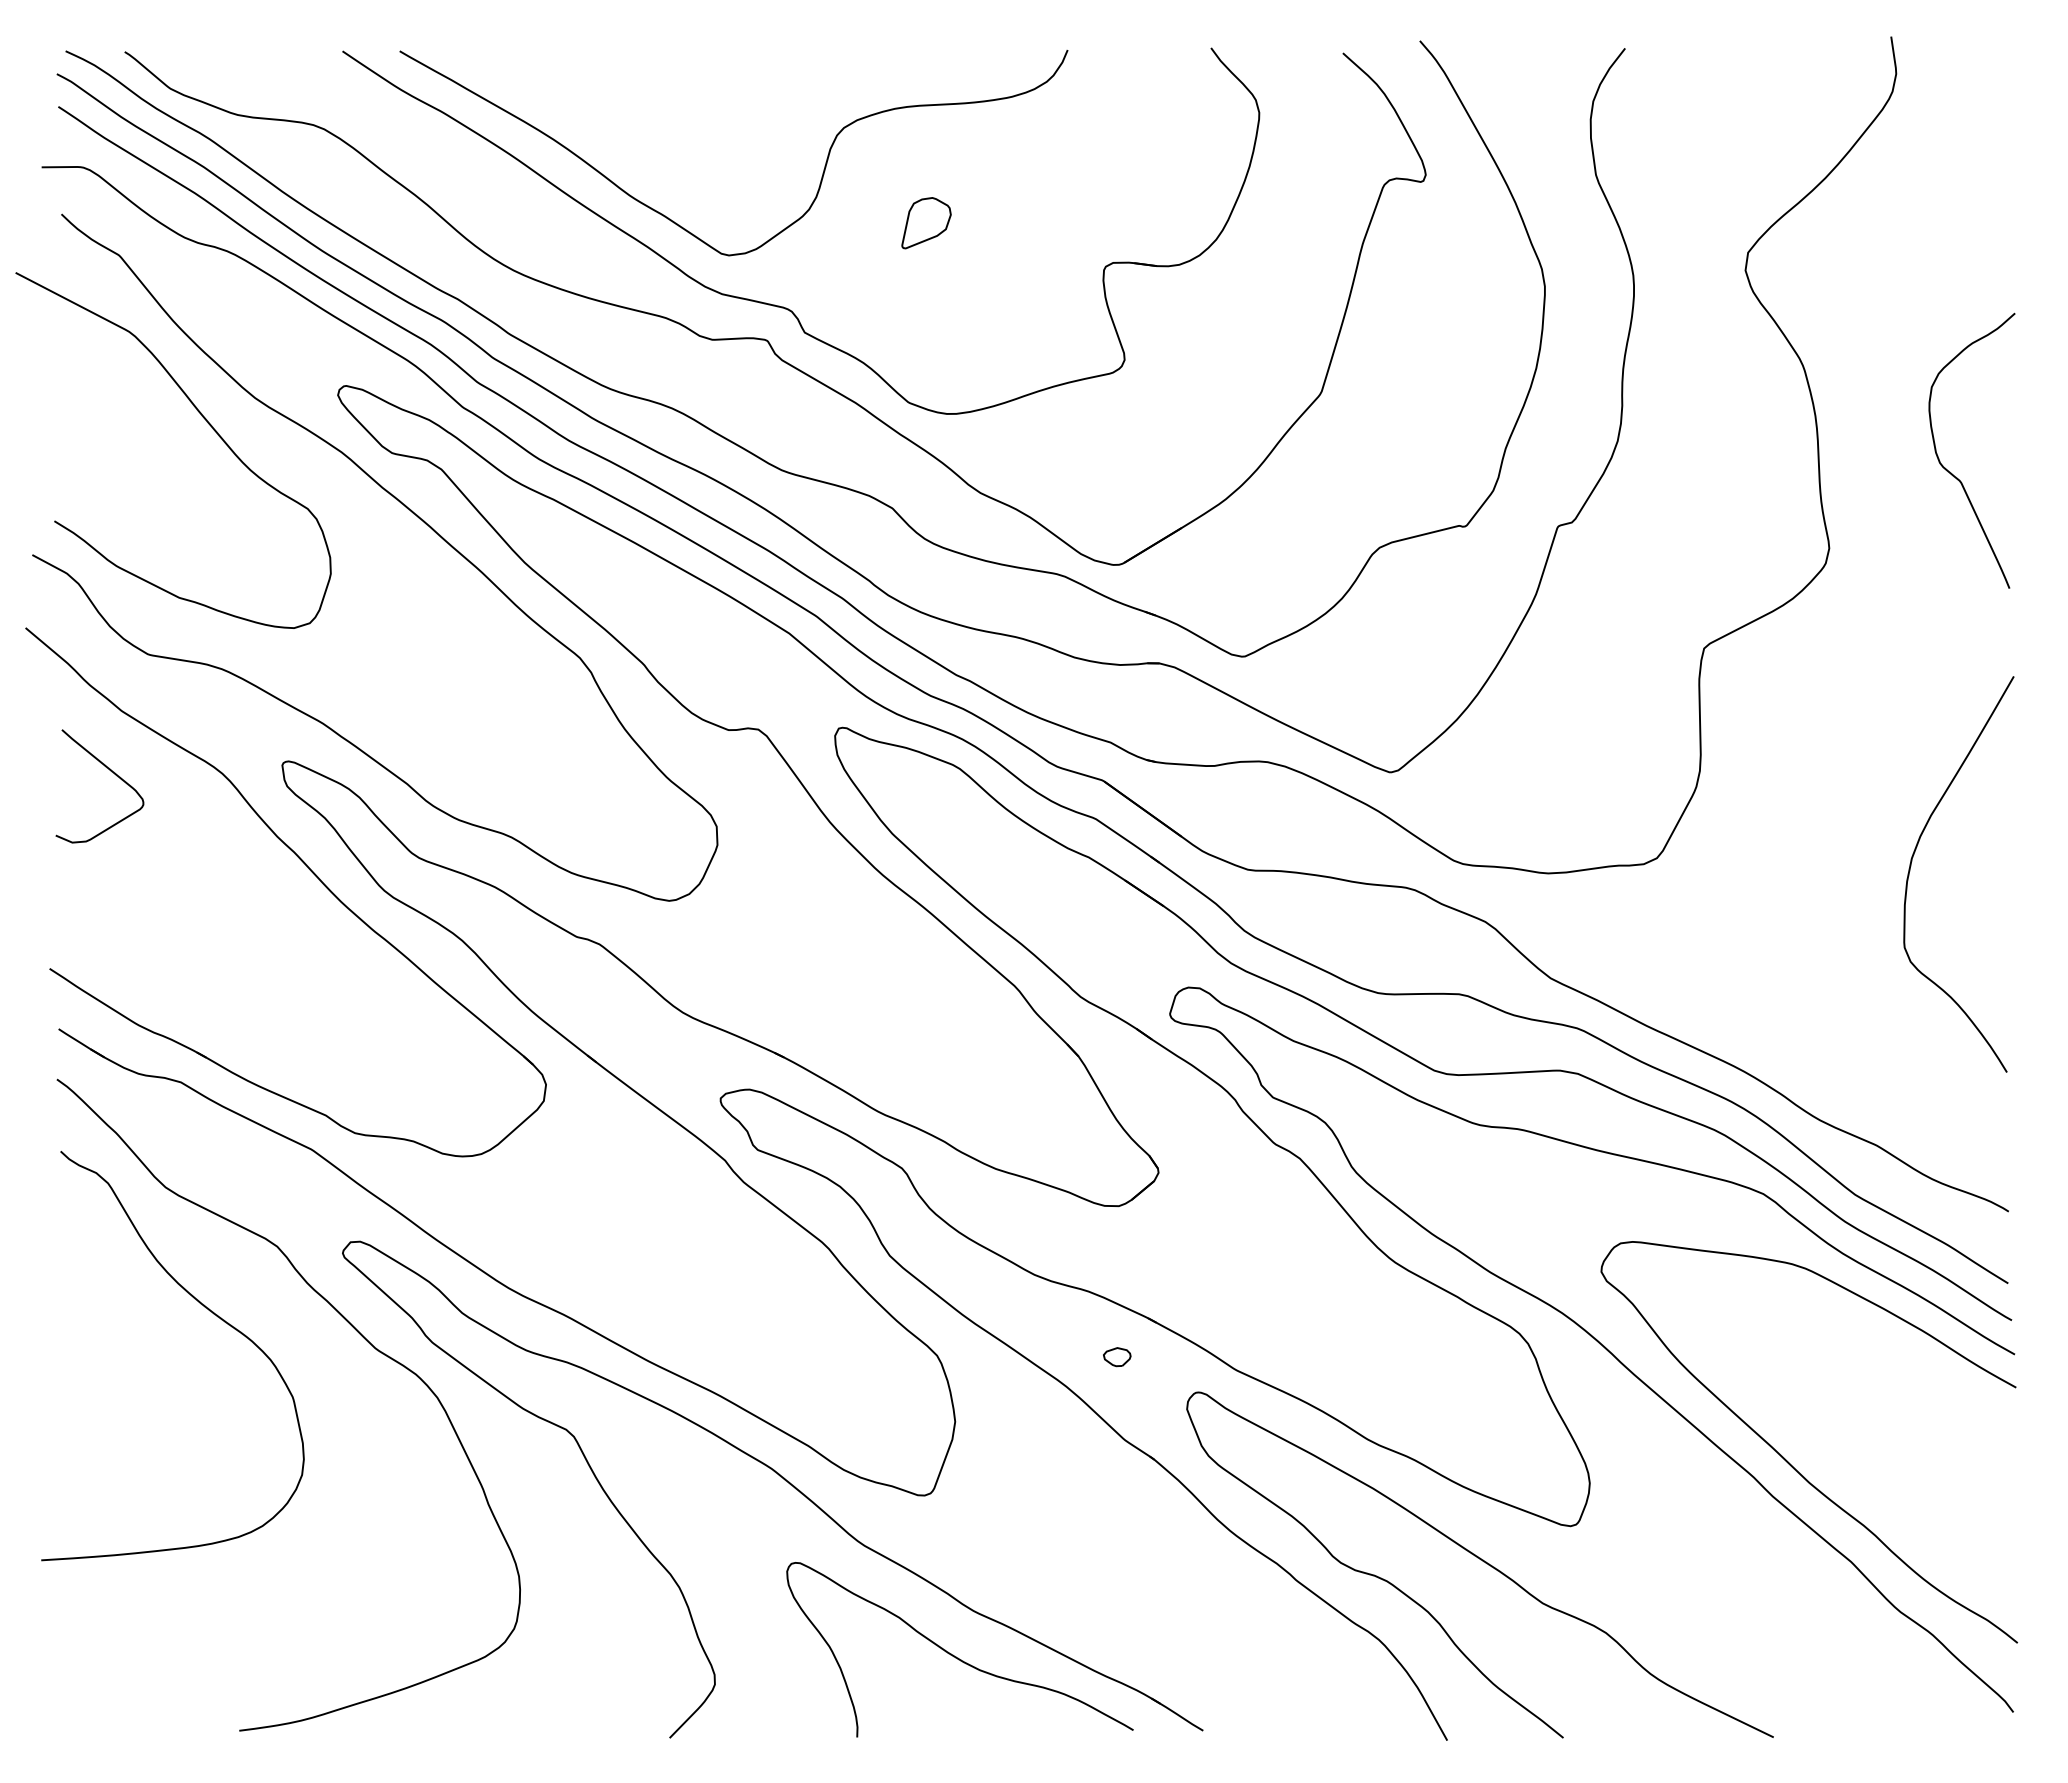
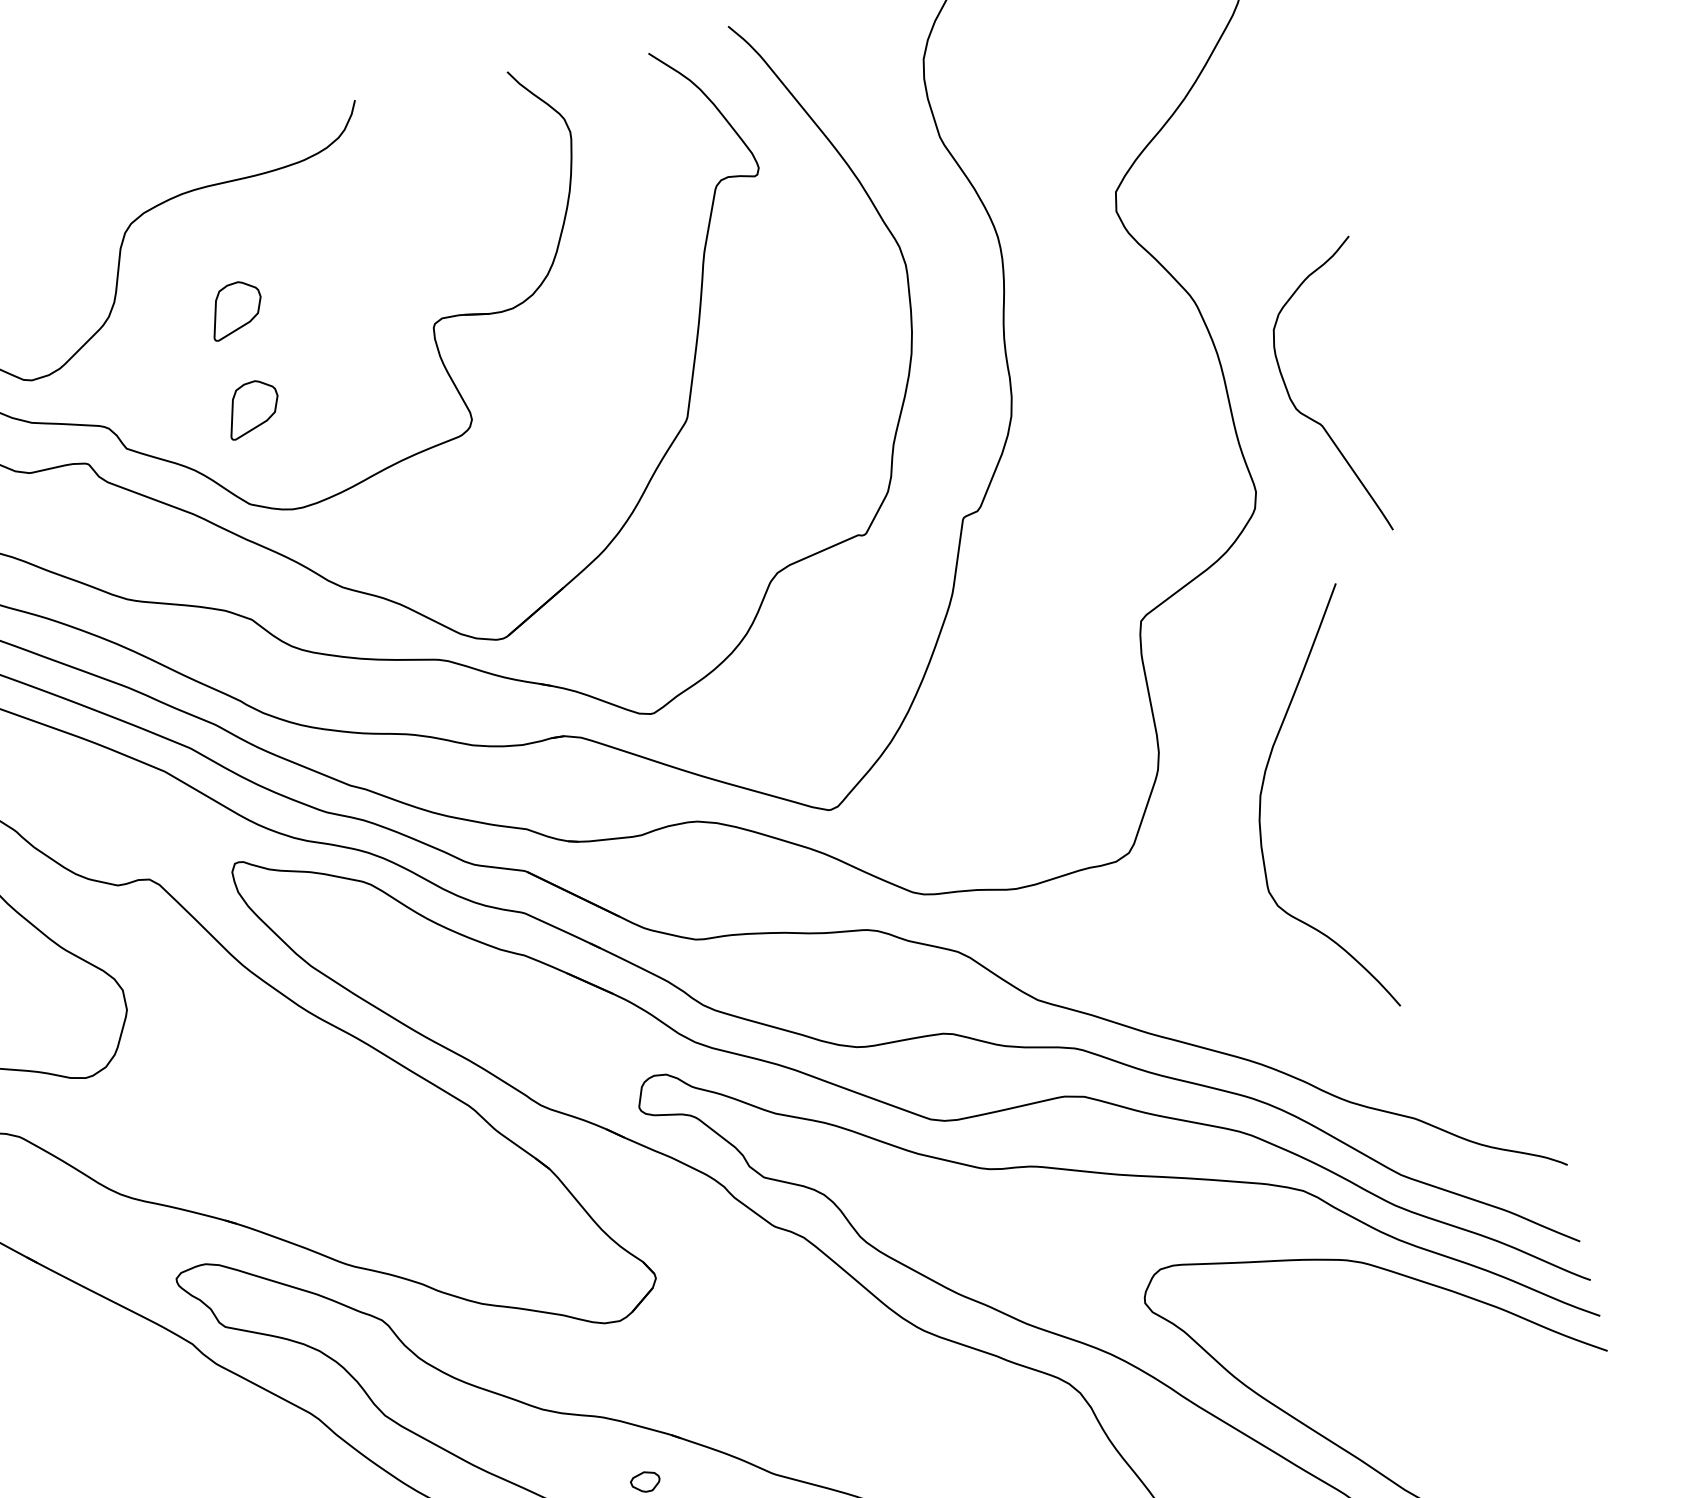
part: (926, 316) -> (253, 409), added
curve: (1951, 472) -> (1310, 417), moved
curve: (1911, 866) -> (1261, 804), moved

